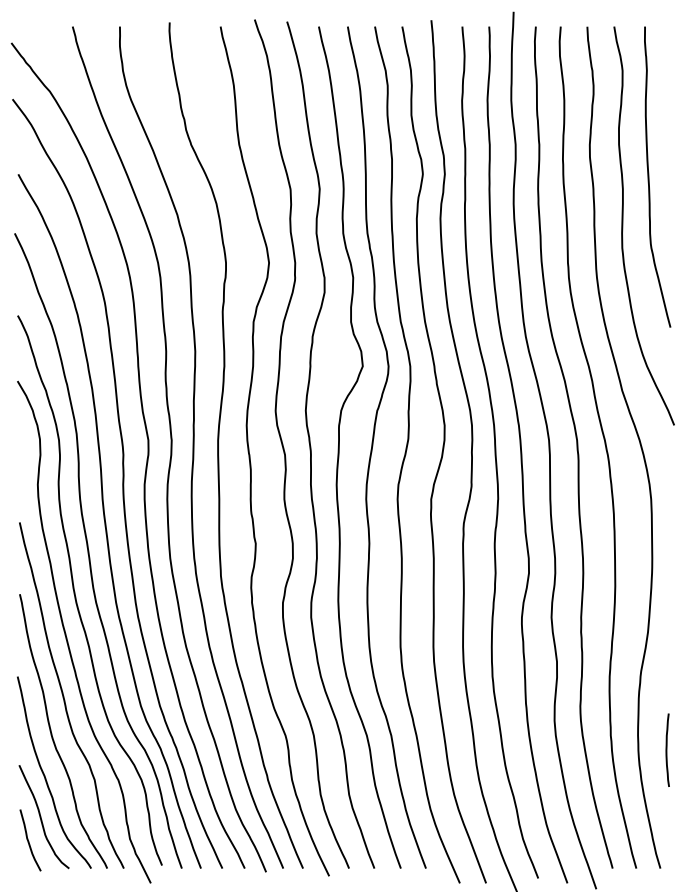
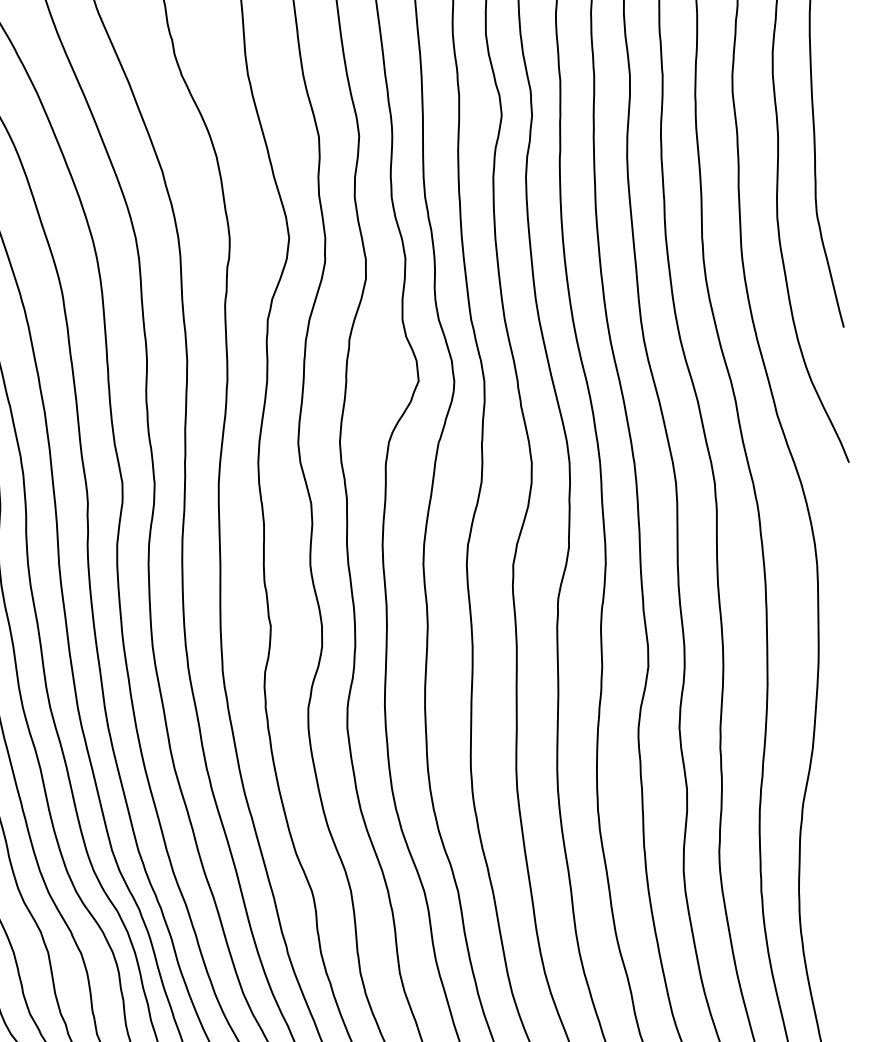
curve: (667, 749) -> (839, 910), removed

